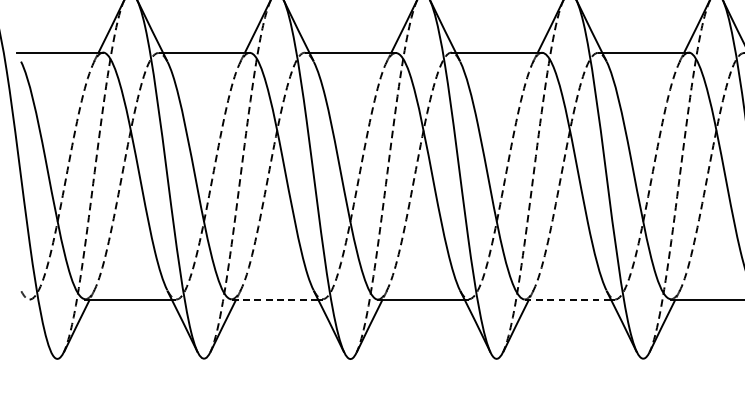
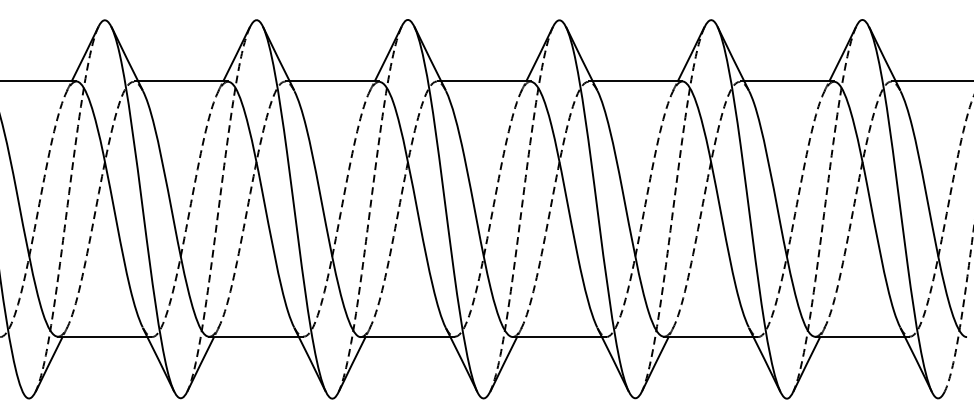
line: (275, 299) -> (254, 337), dashed -> solid
line: (568, 299) -> (557, 337), dashed -> solid

